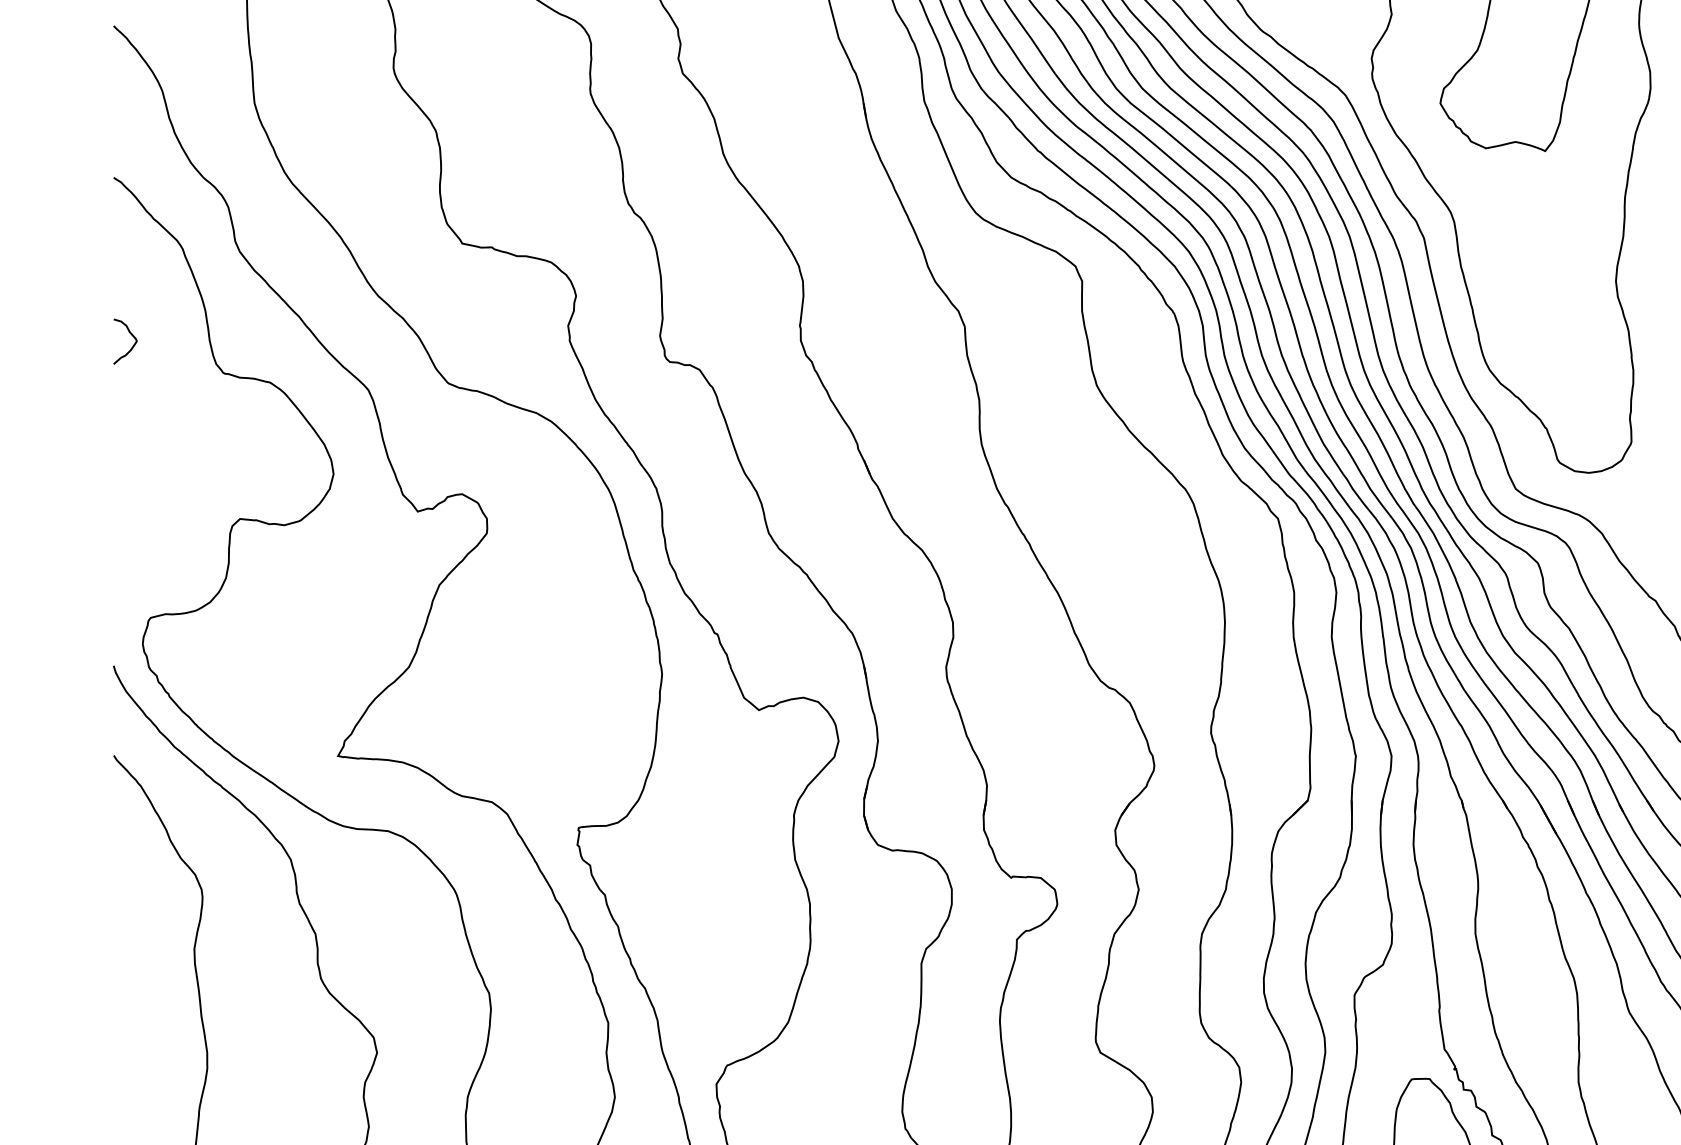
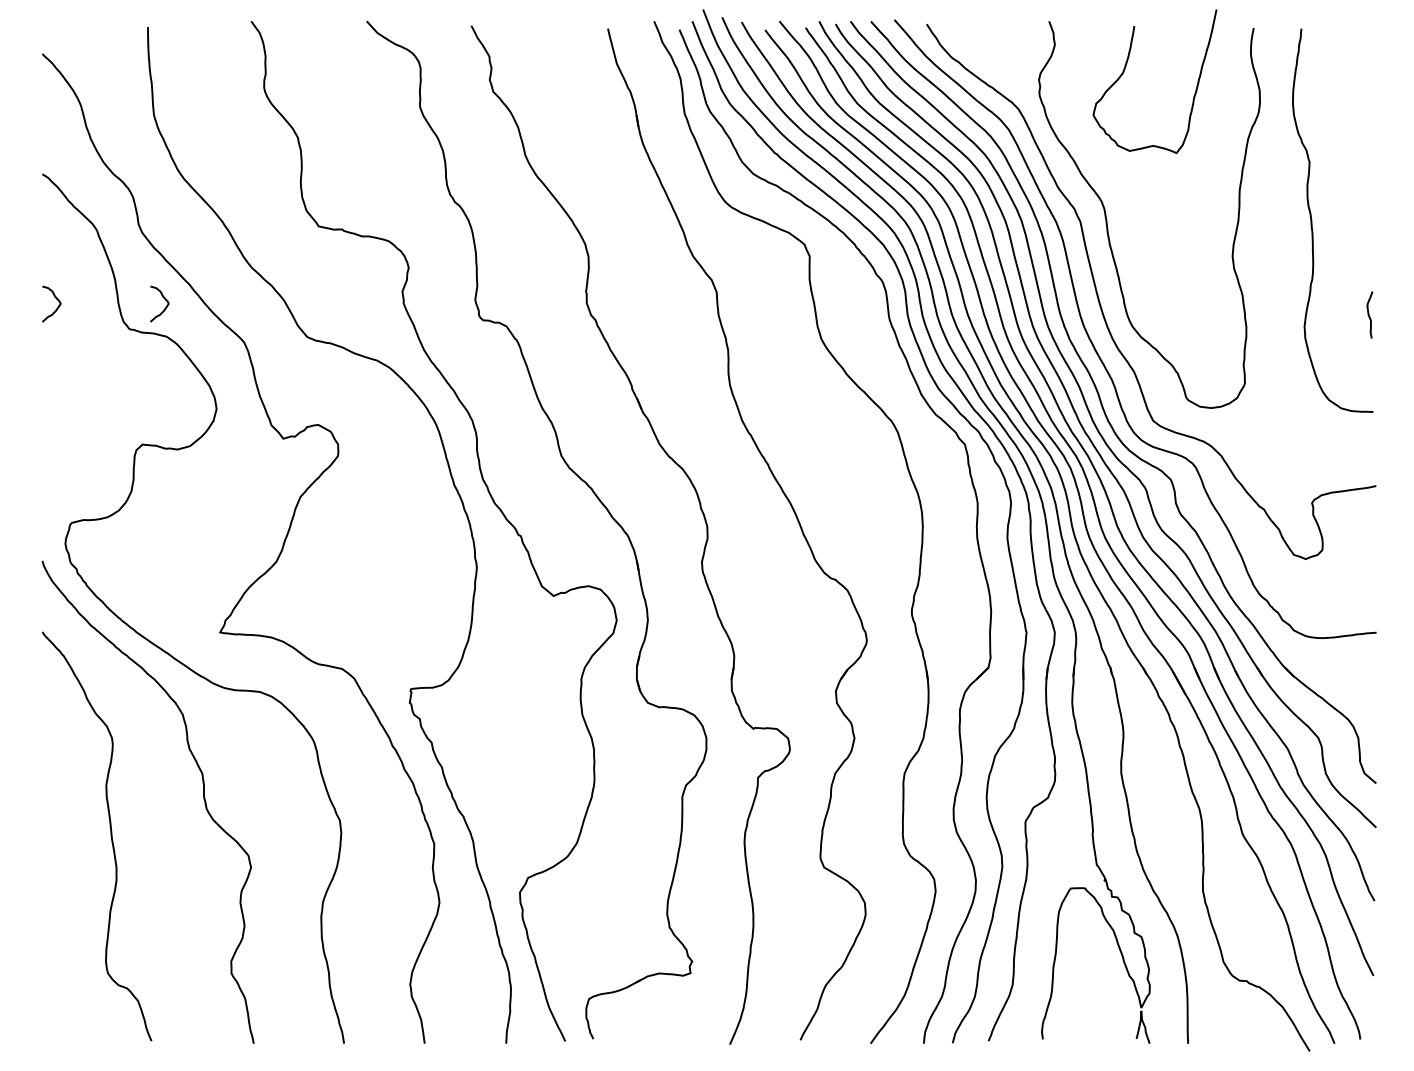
curve: (266, 334) -> (163, 298), added

